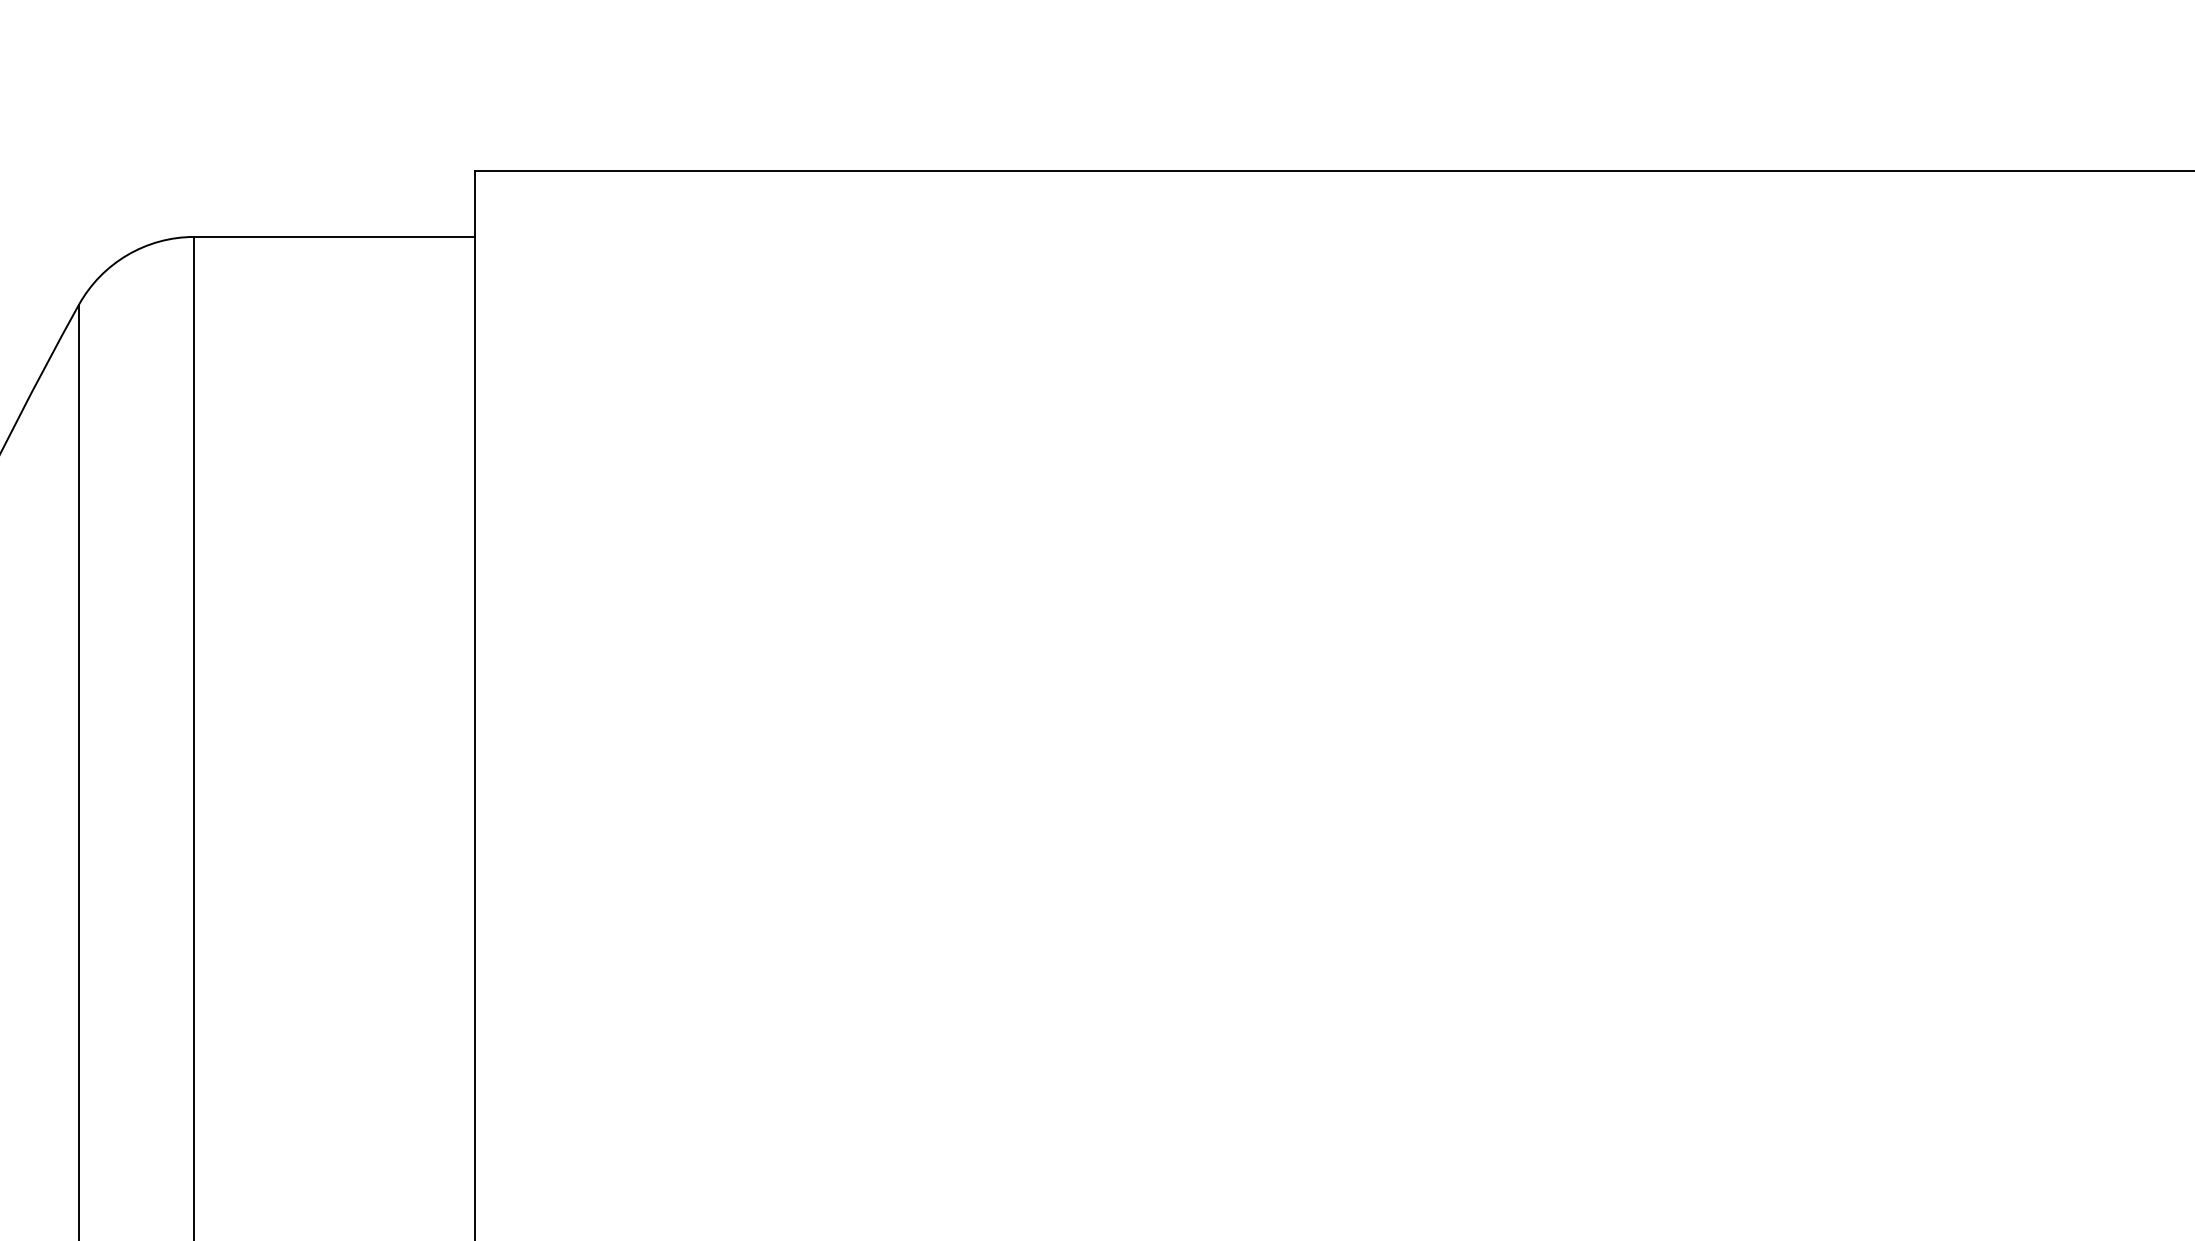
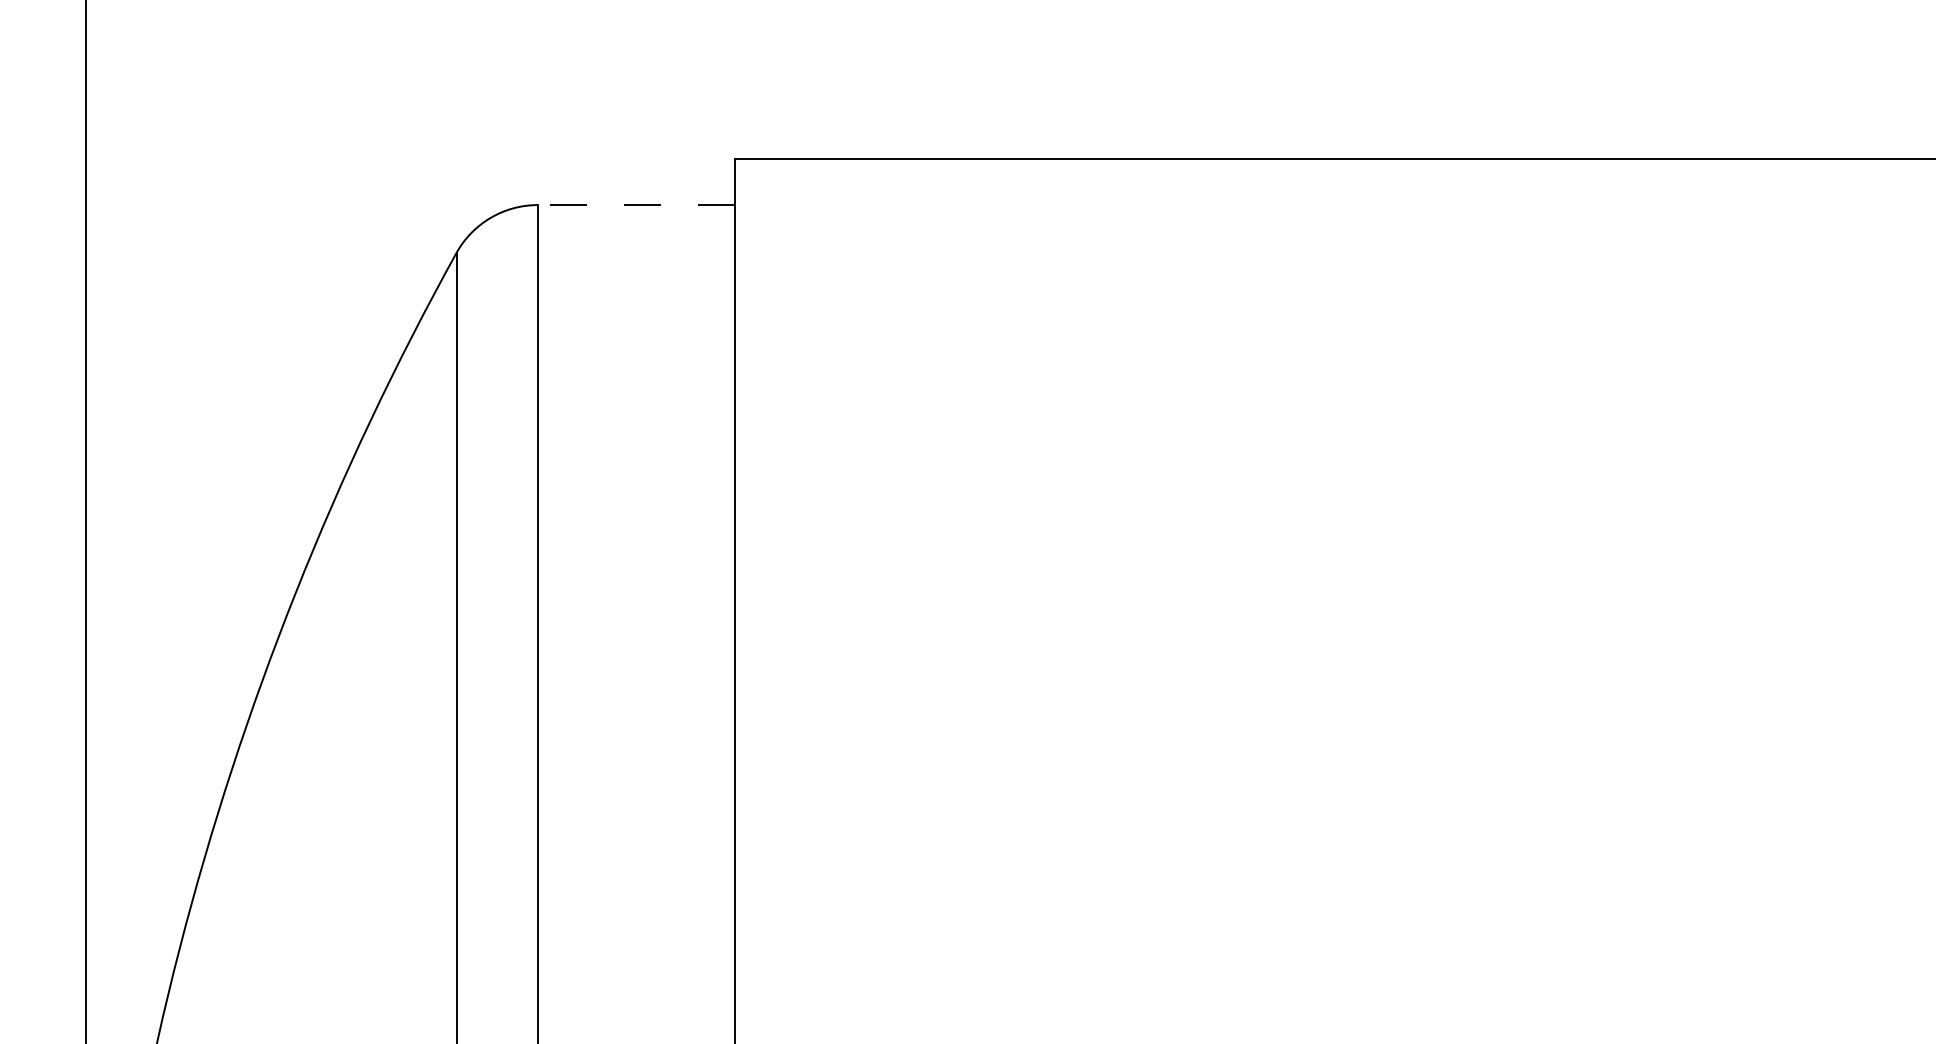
line: (334, 237) -> (636, 205), solid -> dashed

